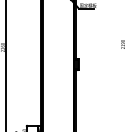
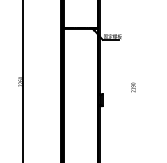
text: (123, 44) -> (133, 87), moved

